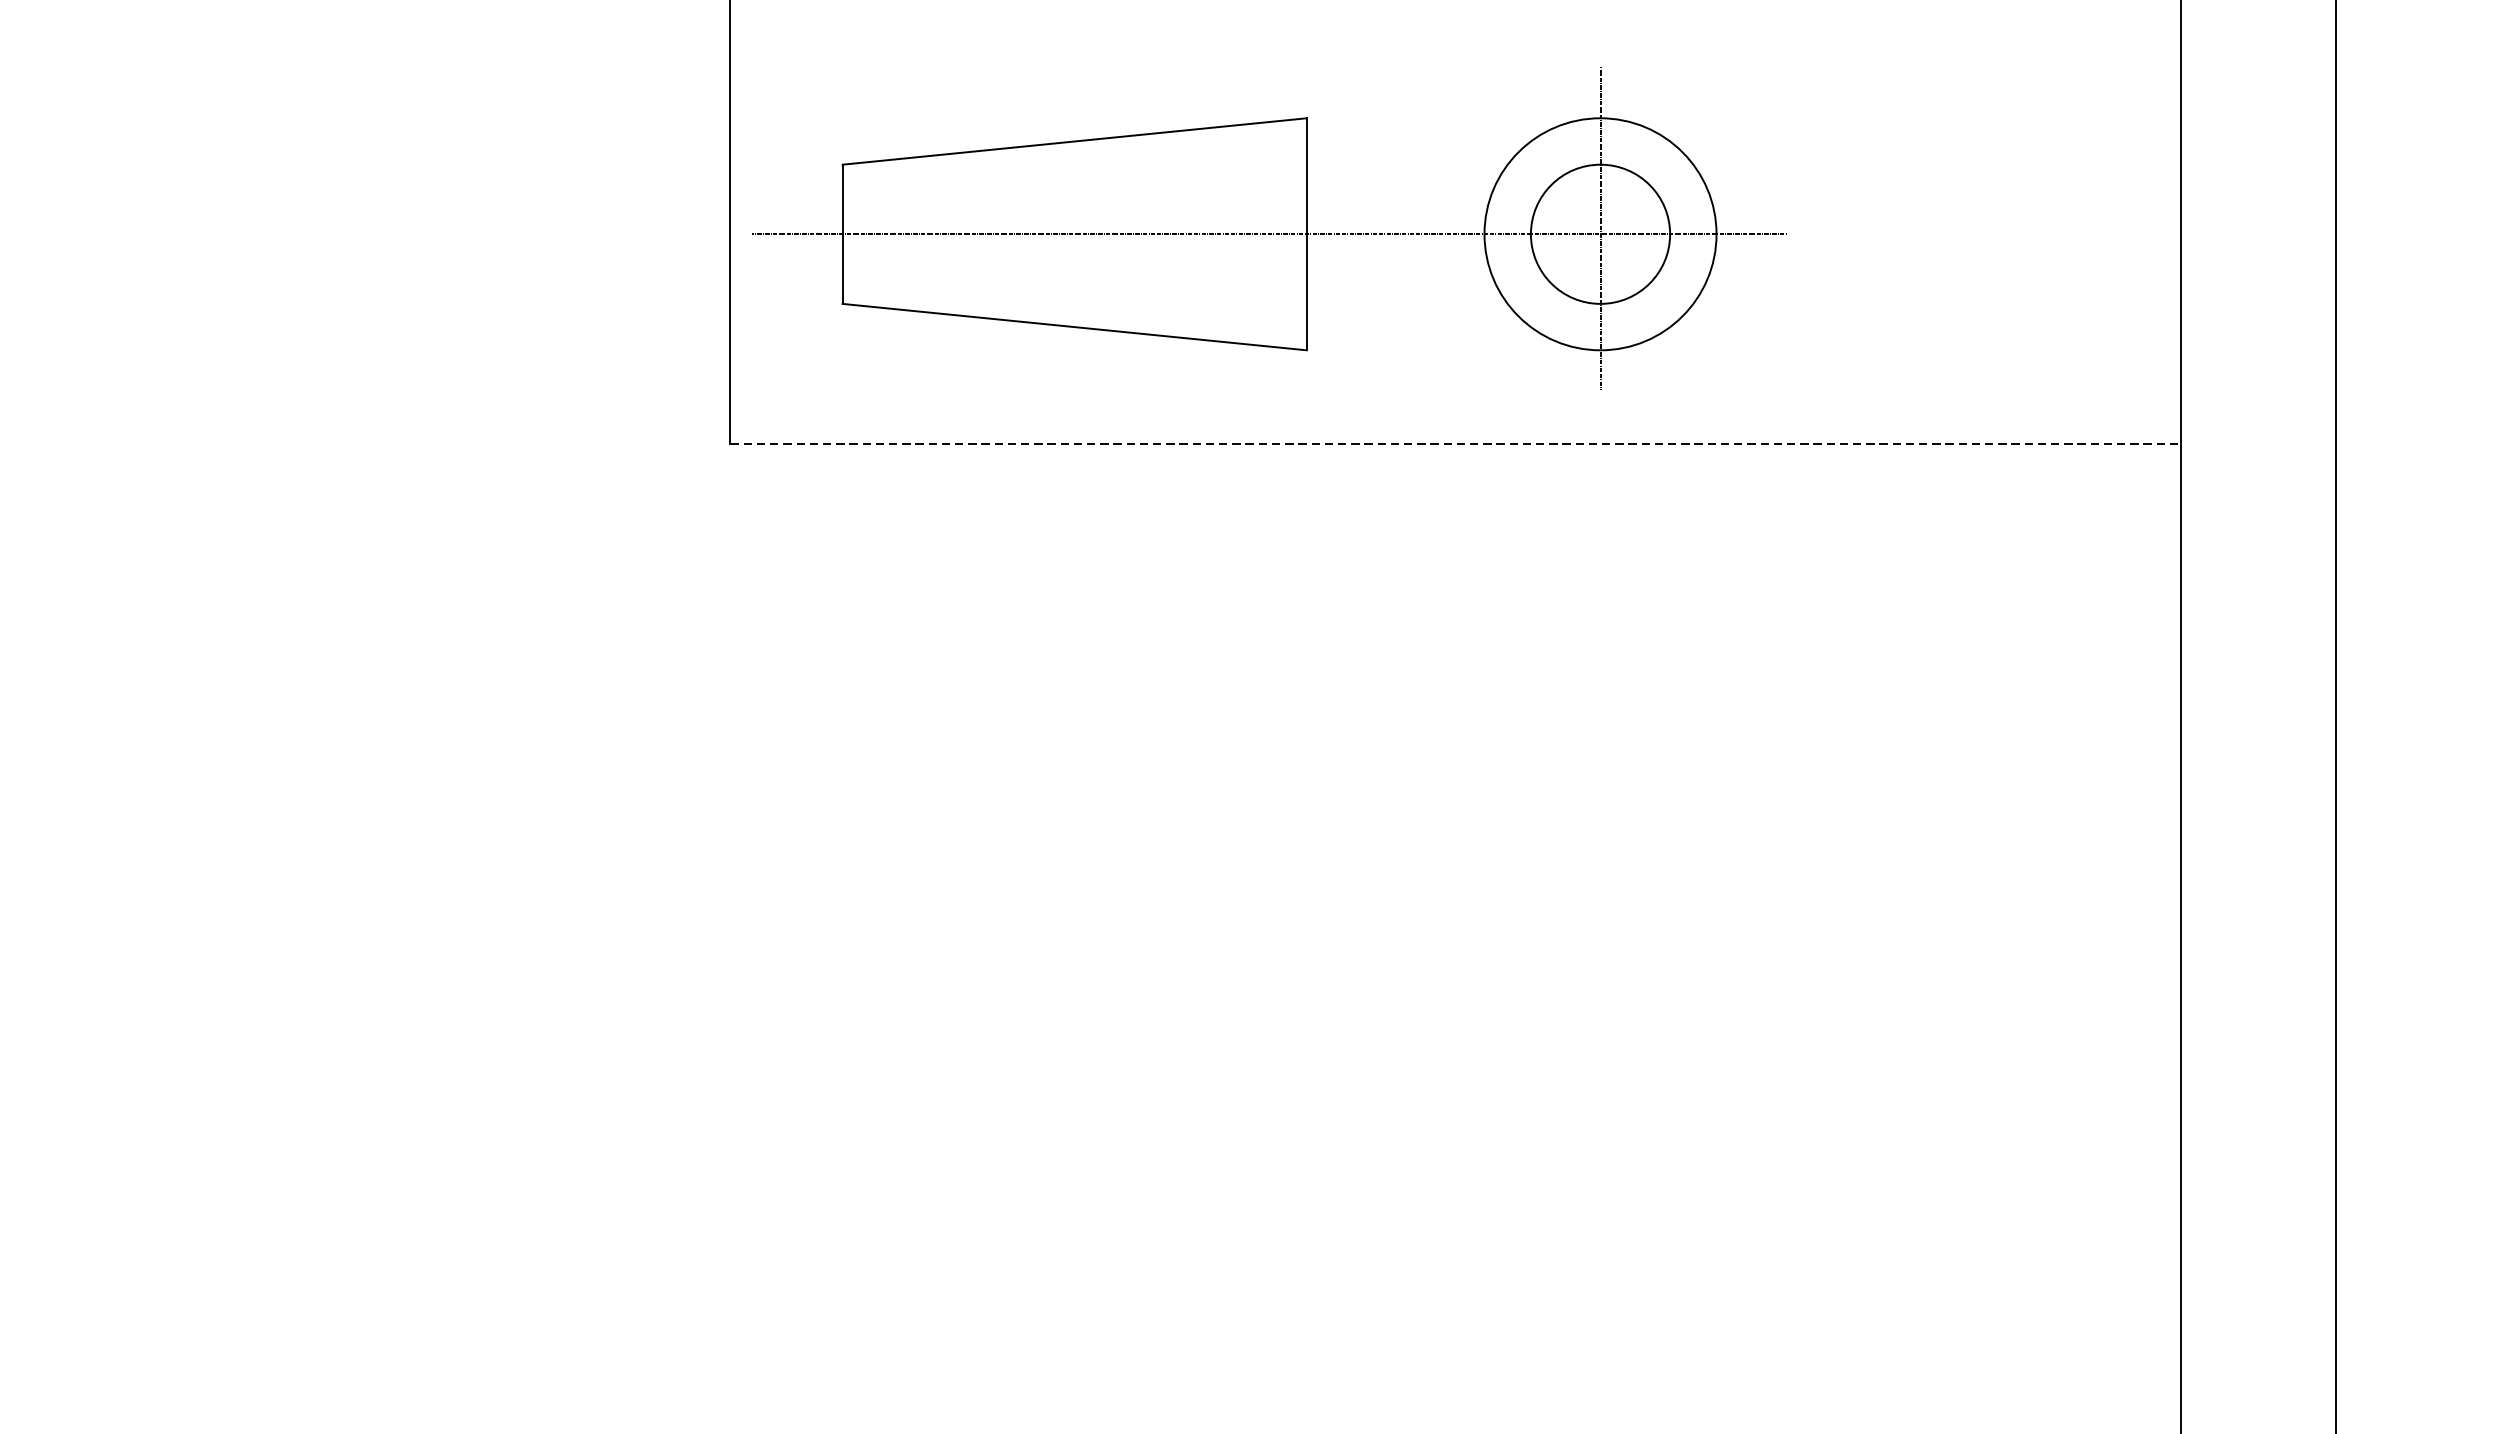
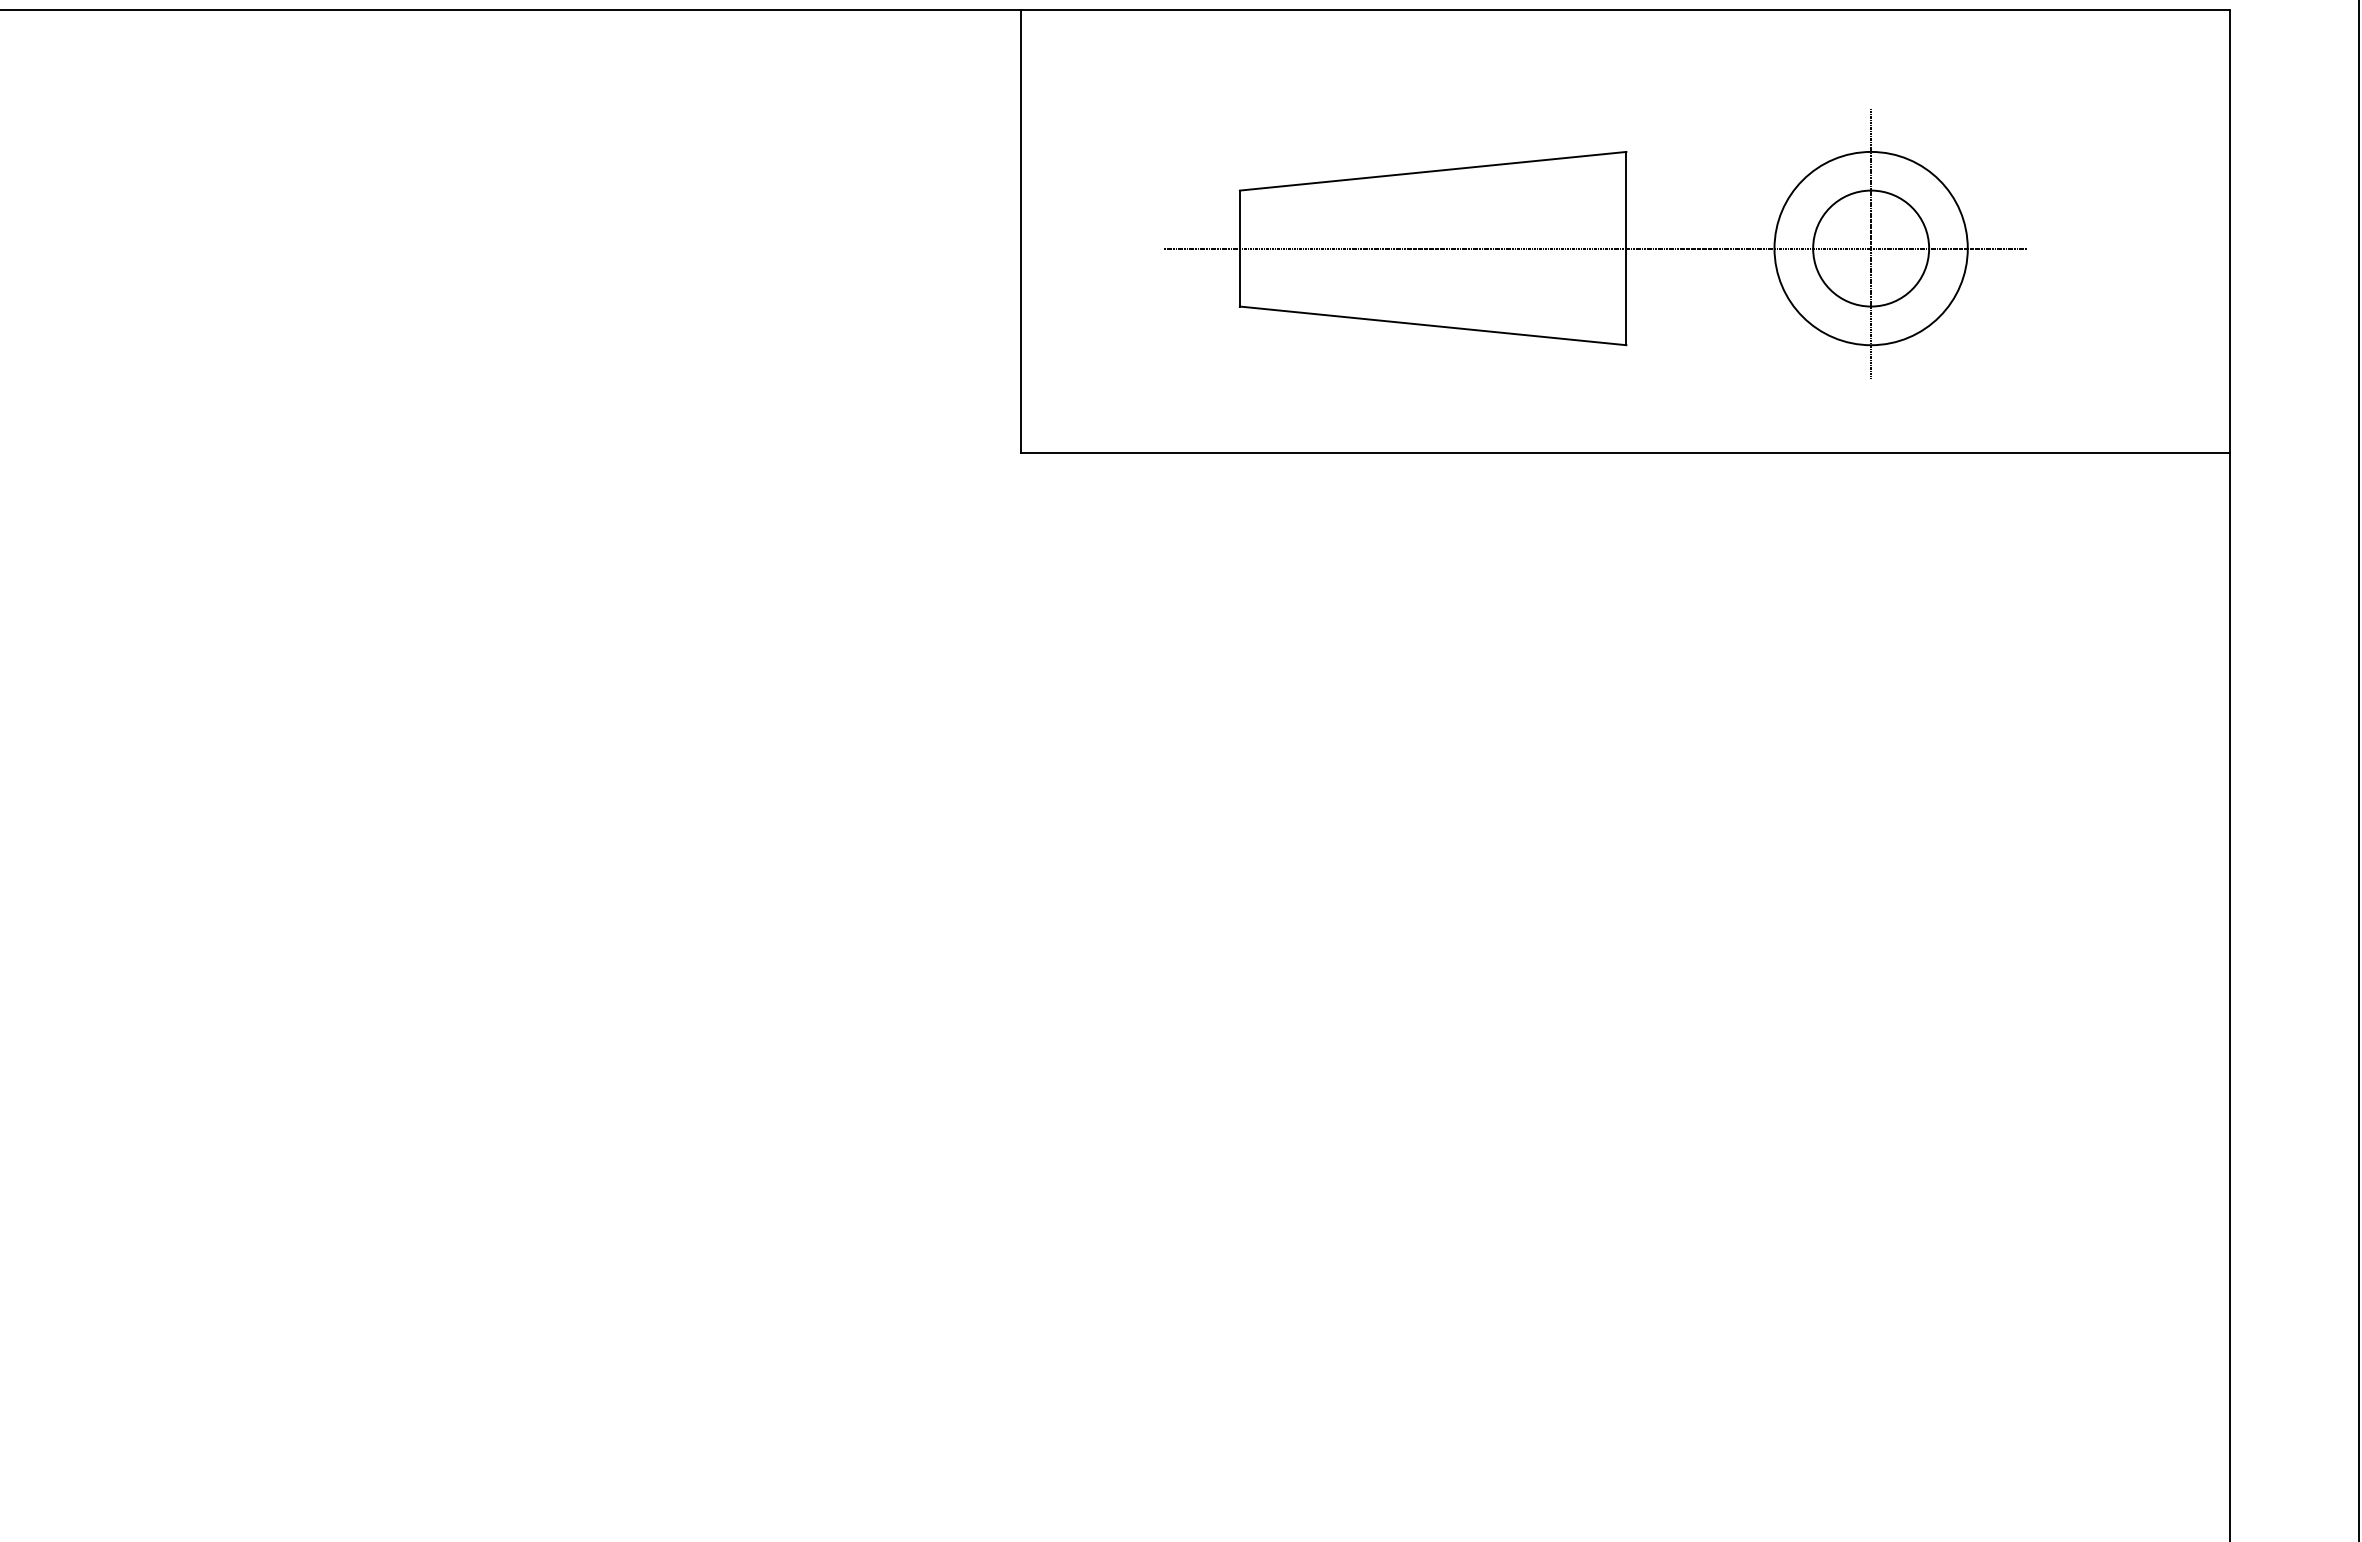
part: (1269, 228) -> (1595, 243), moved
line: (1456, 443) -> (1626, 452), dashed -> solid

